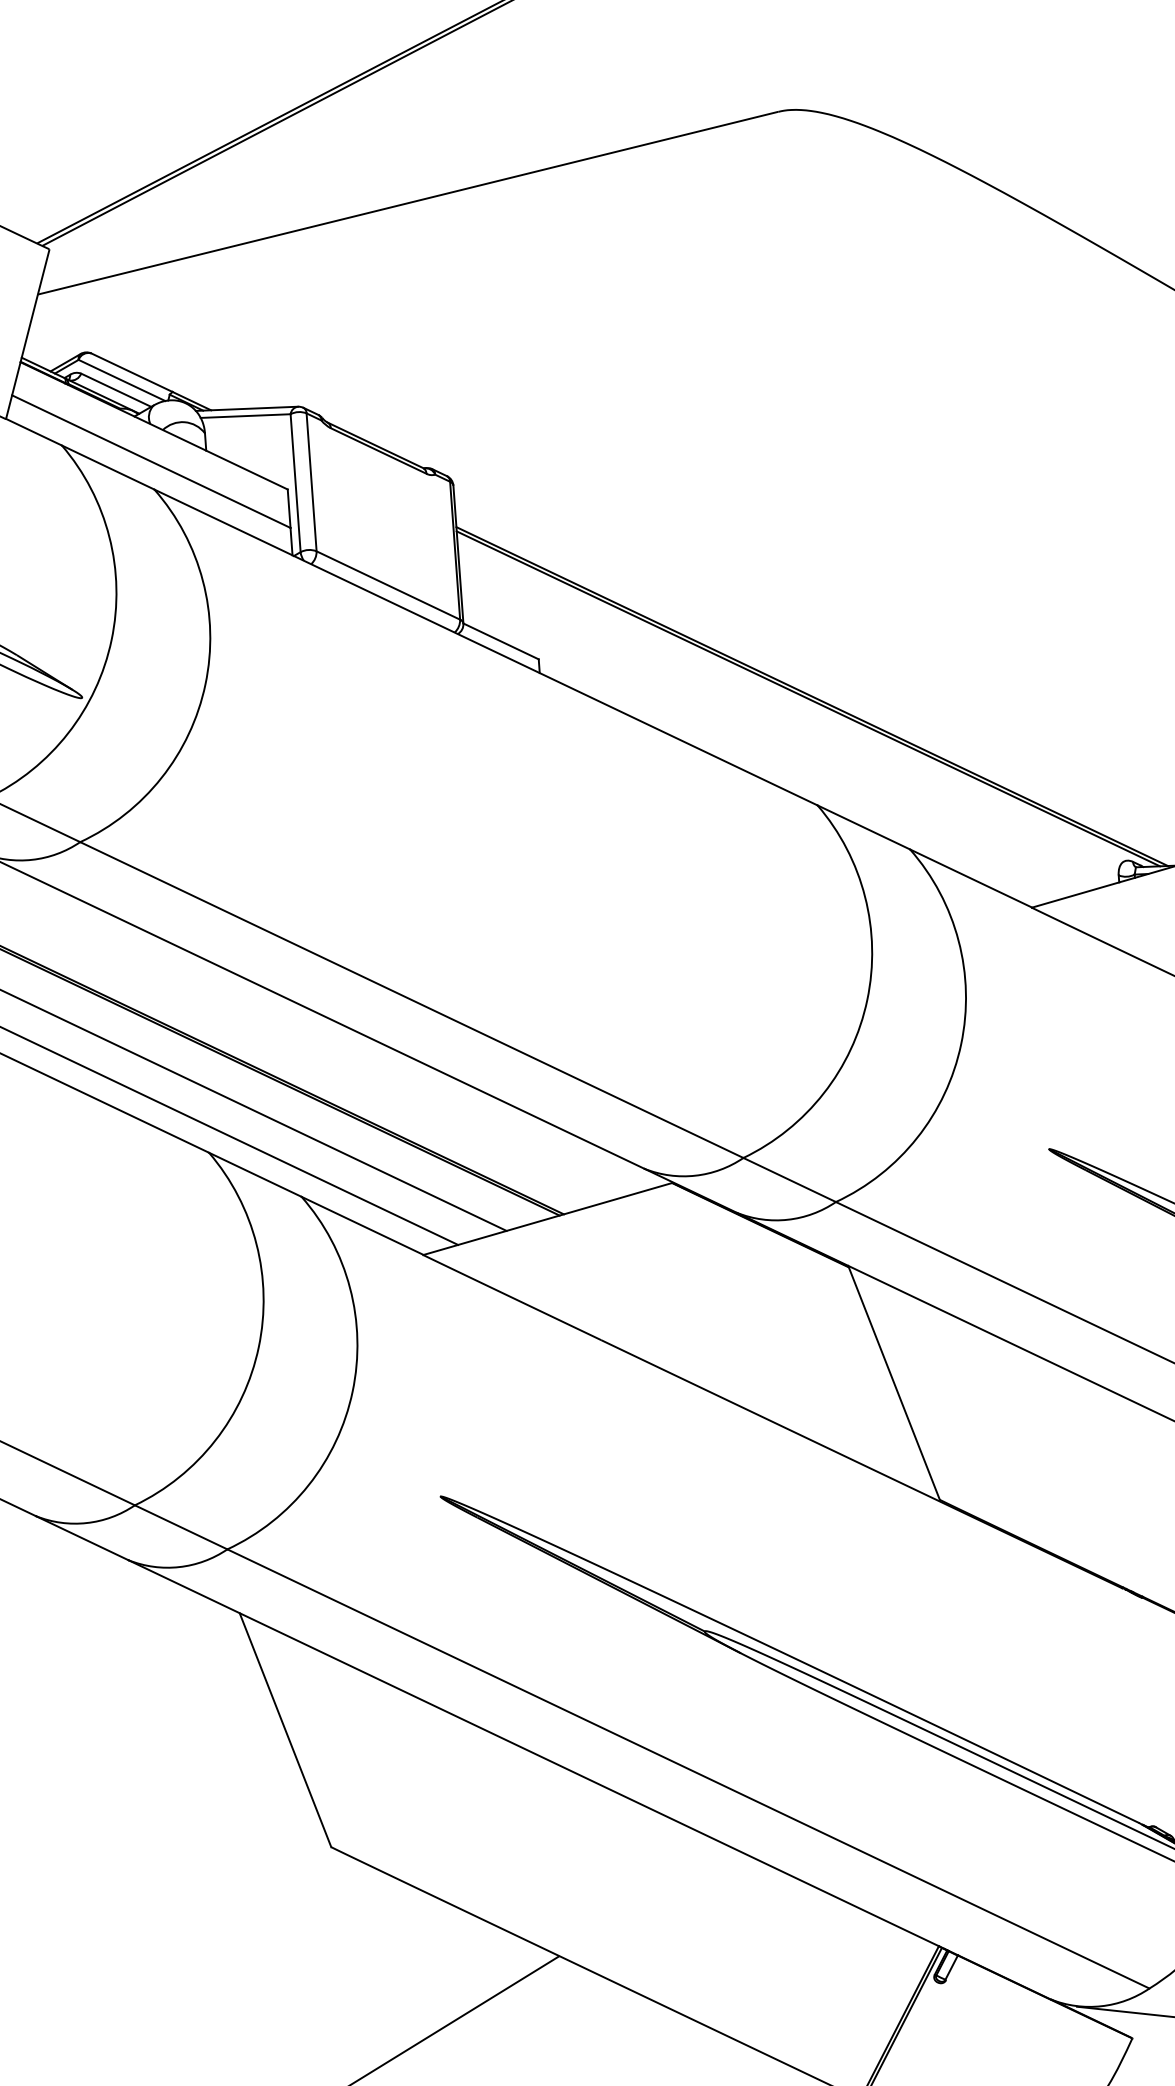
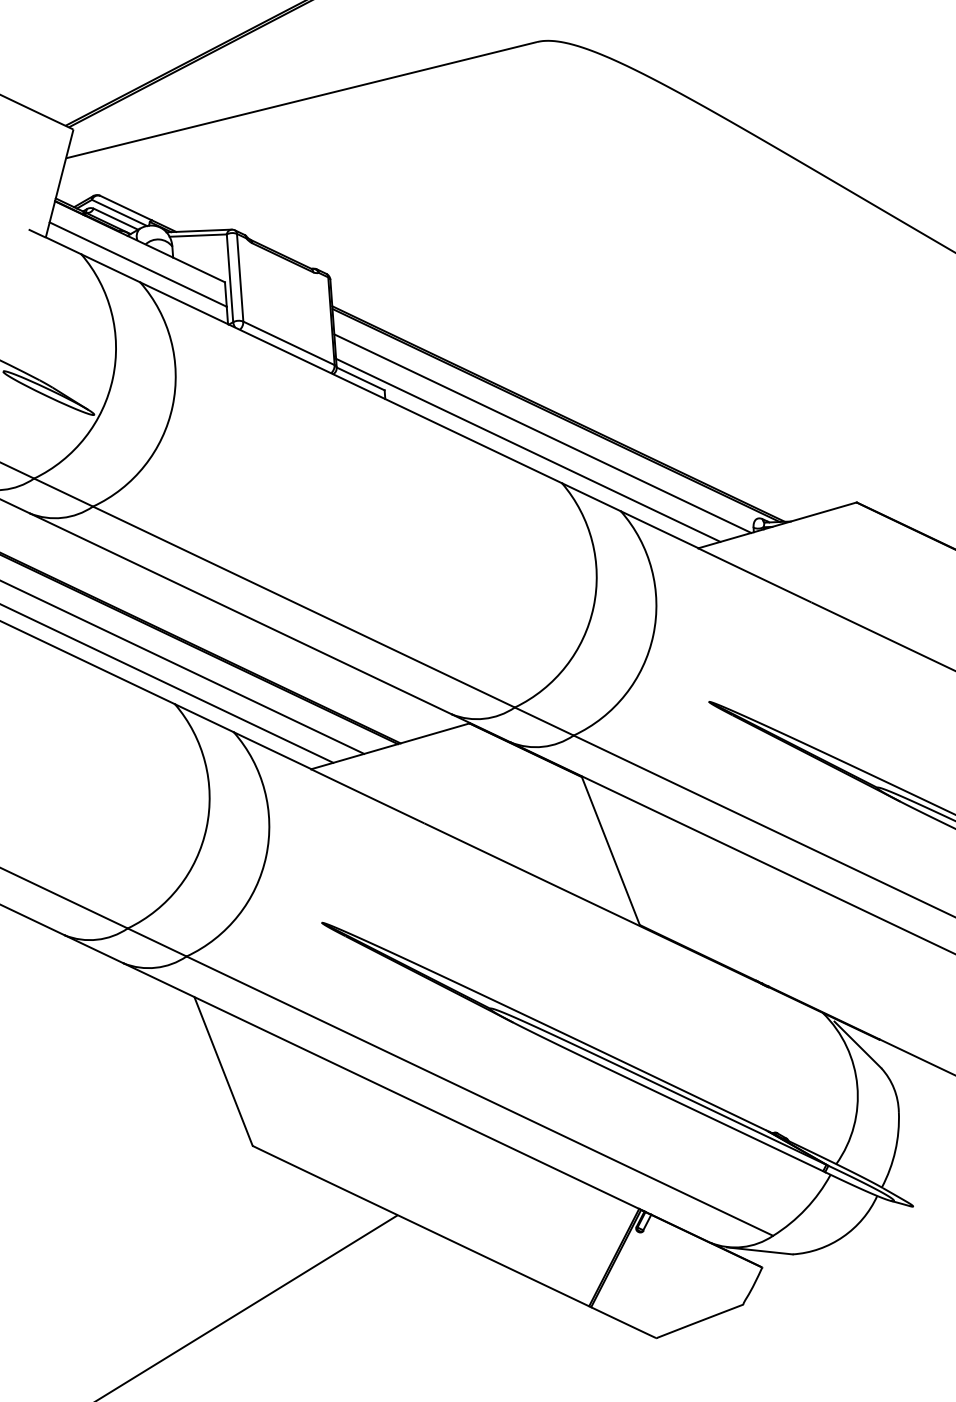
line: (786, 727) -> (542, 433), added
line: (764, 752) -> (528, 449), added

